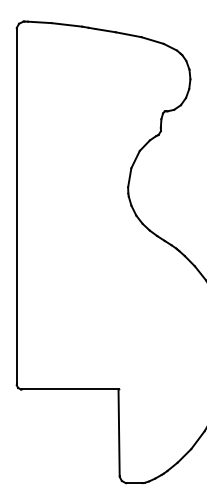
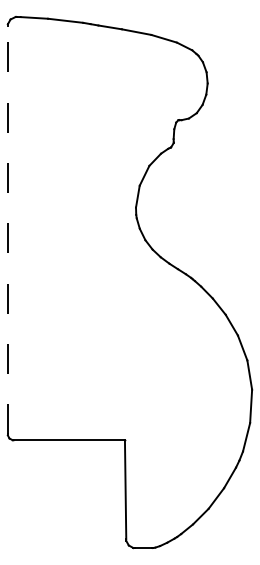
line: (16, 206) -> (7, 229), solid -> dashed

